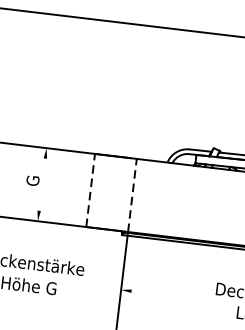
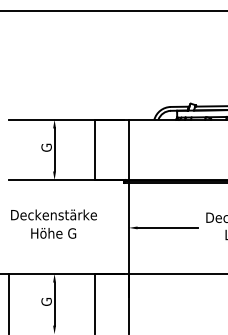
line: (42, 184) -> (54, 149), added
line: (90, 189) -> (94, 149), dashed -> solid
line: (131, 194) -> (128, 149), dashed -> solid
line: (167, 295) -> (167, 227), added

